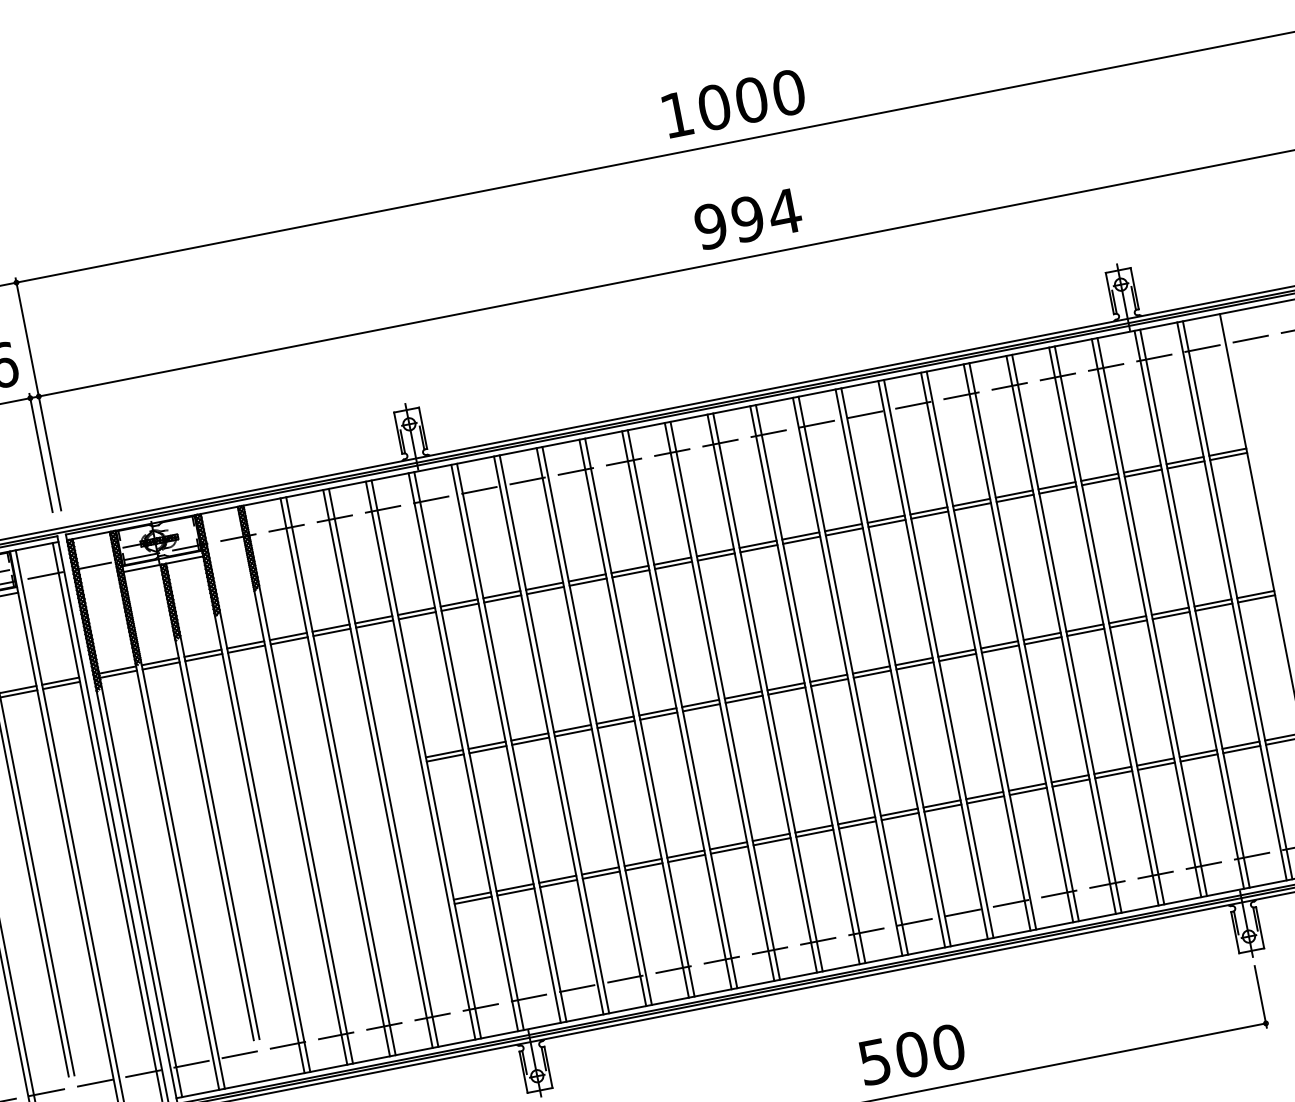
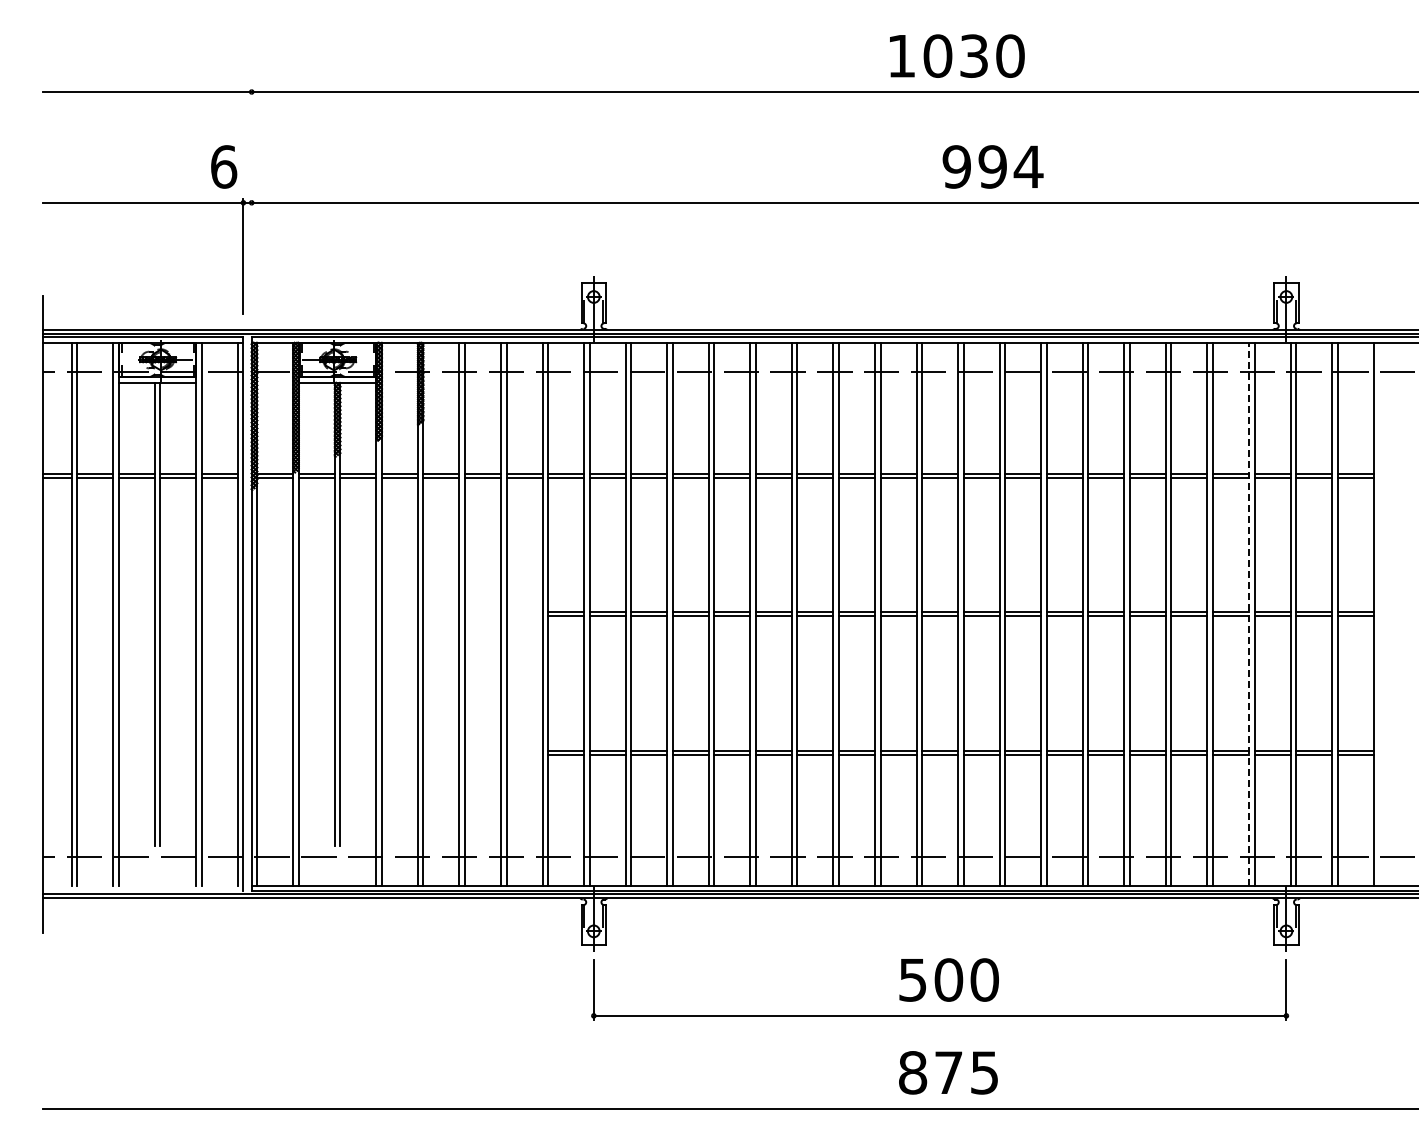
text: (751, 99) -> (974, 55), 1000 -> 1030
text: (747, 218) -> (992, 166), moved
line: (38, 394) -> (251, 200), removed
line: (1145, 617) -> (1248, 613), solid -> dashed

